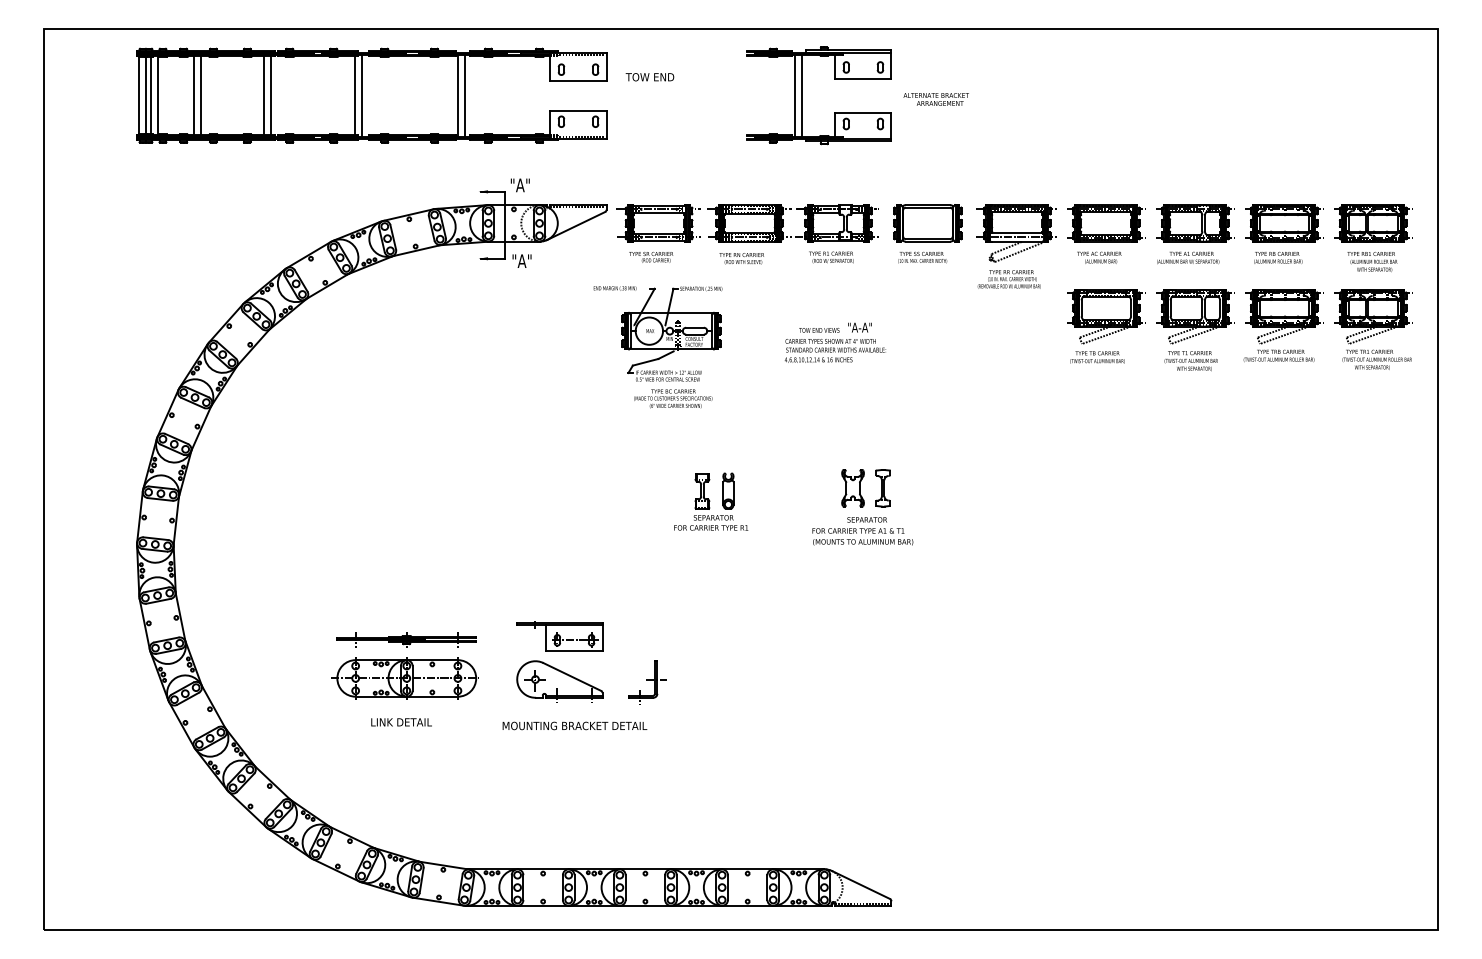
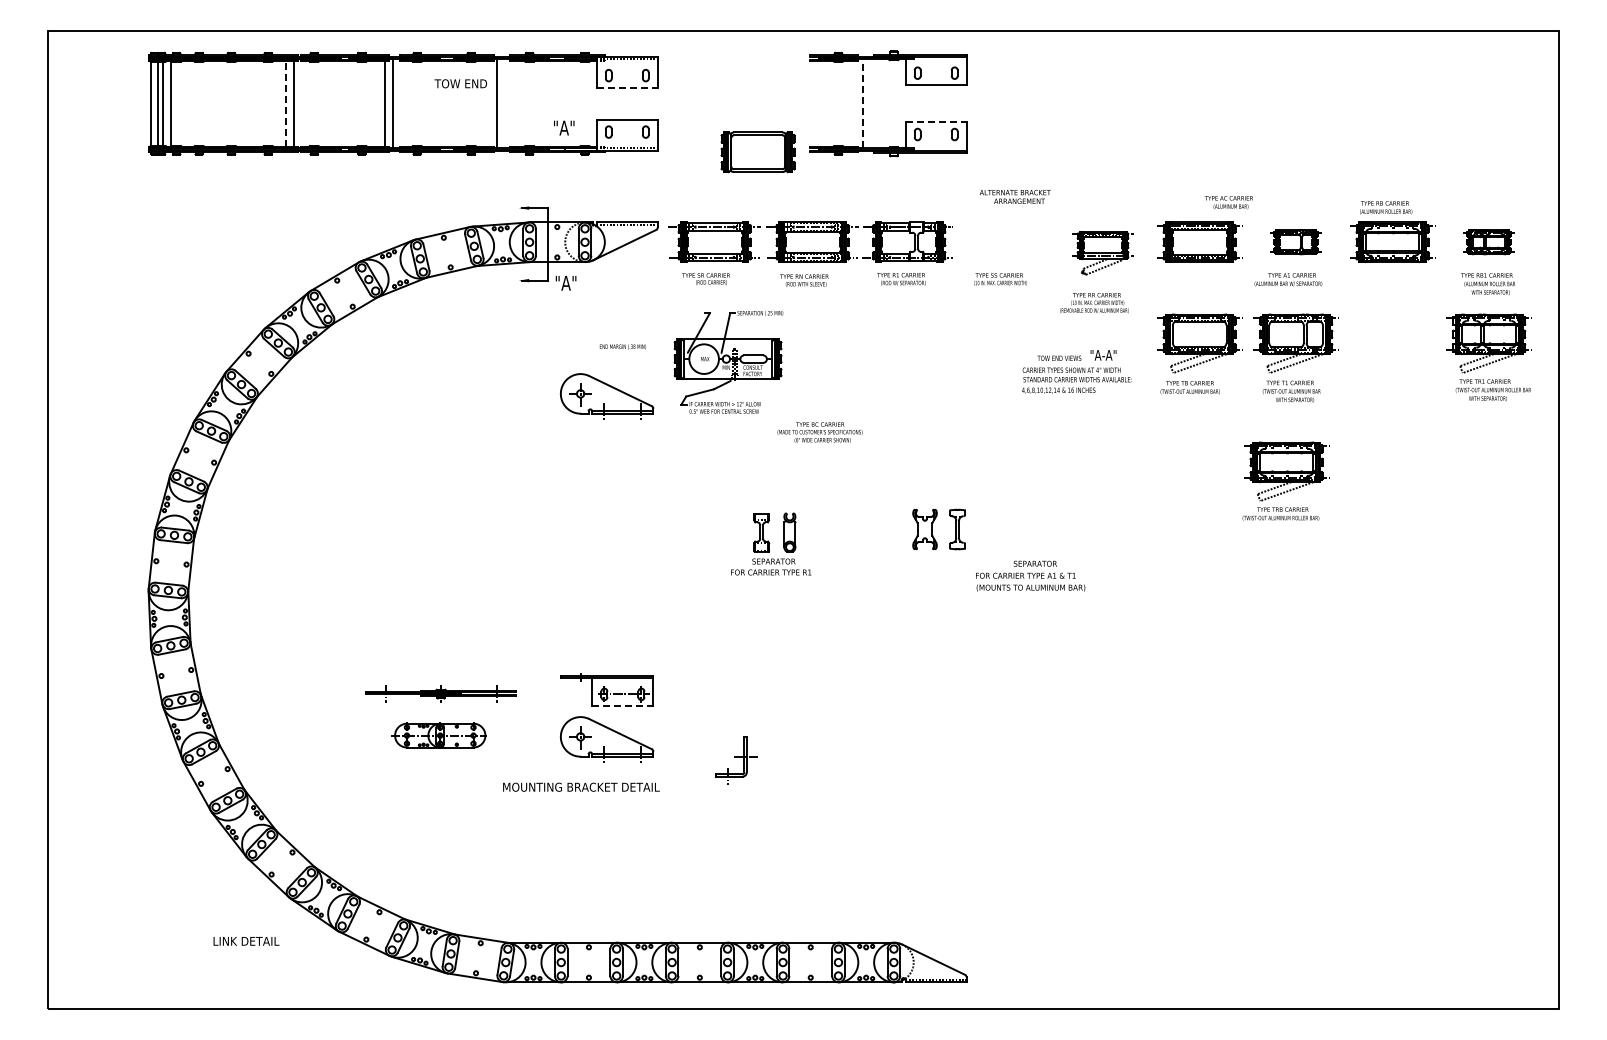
text: (649, 76) -> (460, 83), moved
line: (578, 80) -> (627, 87), solid -> dashed
line: (194, 95) -> (210, 103), removed
line: (200, 95) -> (217, 103), removed
line: (264, 95) -> (286, 103), solid -> dashed
line: (465, 95) -> (504, 103), removed
line: (795, 95) -> (862, 103), solid -> dashed
line: (801, 95) -> (869, 103), removed
text: (936, 99) -> (1015, 196), moved
line: (863, 112) -> (936, 122), solid -> dashed
text: (520, 184) -> (564, 127), moved
part: (927, 223) -> (757, 152), moved
part: (1194, 223) -> (1295, 242), size x0.6
part: (1372, 223) -> (1488, 242), size x0.6
part: (1016, 232) -> (1102, 252), size x0.7
text: (1098, 257) -> (1228, 202), moved
text: (1278, 257) -> (1386, 207), moved
text: (614, 288) -> (622, 346), moved
part: (1283, 325) -> (1285, 480), moved
text: (835, 342) -> (1076, 371), moved
part: (560, 365) -> (607, 396), added
text: (672, 398) -> (819, 432), moved
text: (862, 530) -> (1030, 575), moved
line: (574, 651) -> (622, 706), solid -> dashed
part: (404, 678) -> (438, 735), size x0.6
part: (647, 682) -> (736, 760), moved
text: (401, 722) -> (246, 941), moved
text: (575, 725) -> (581, 786), moved

